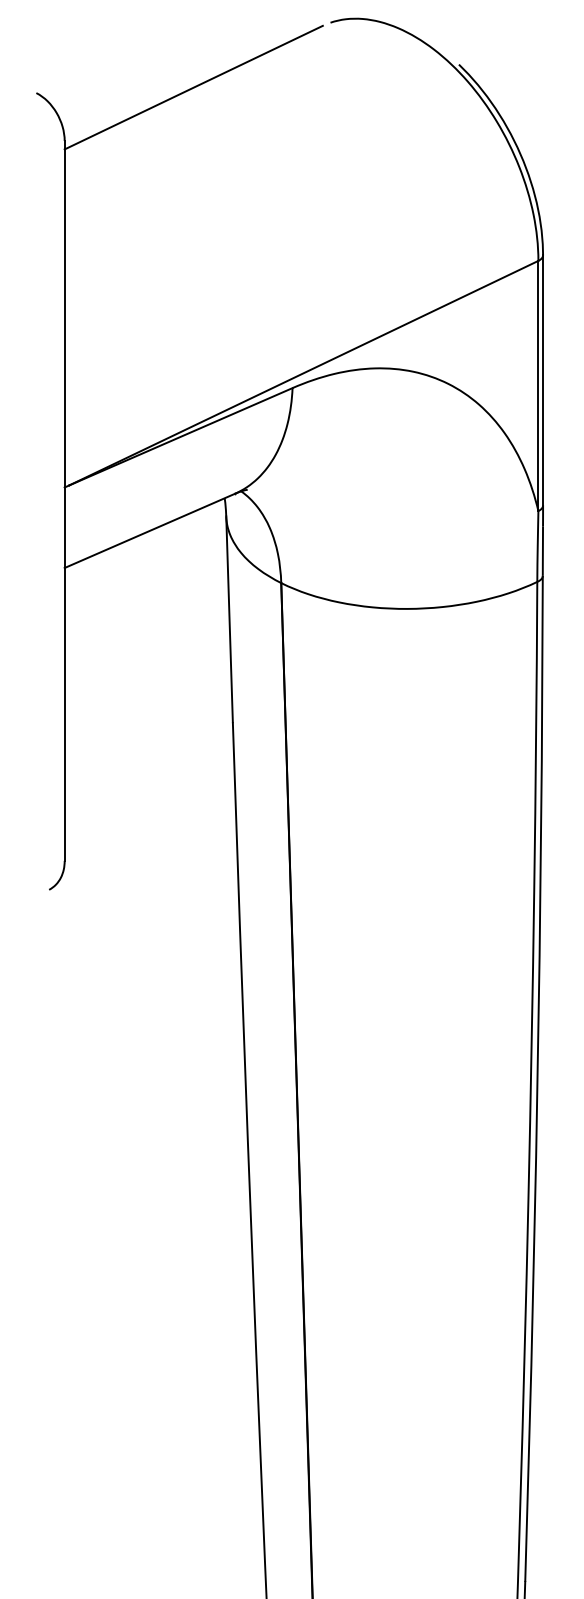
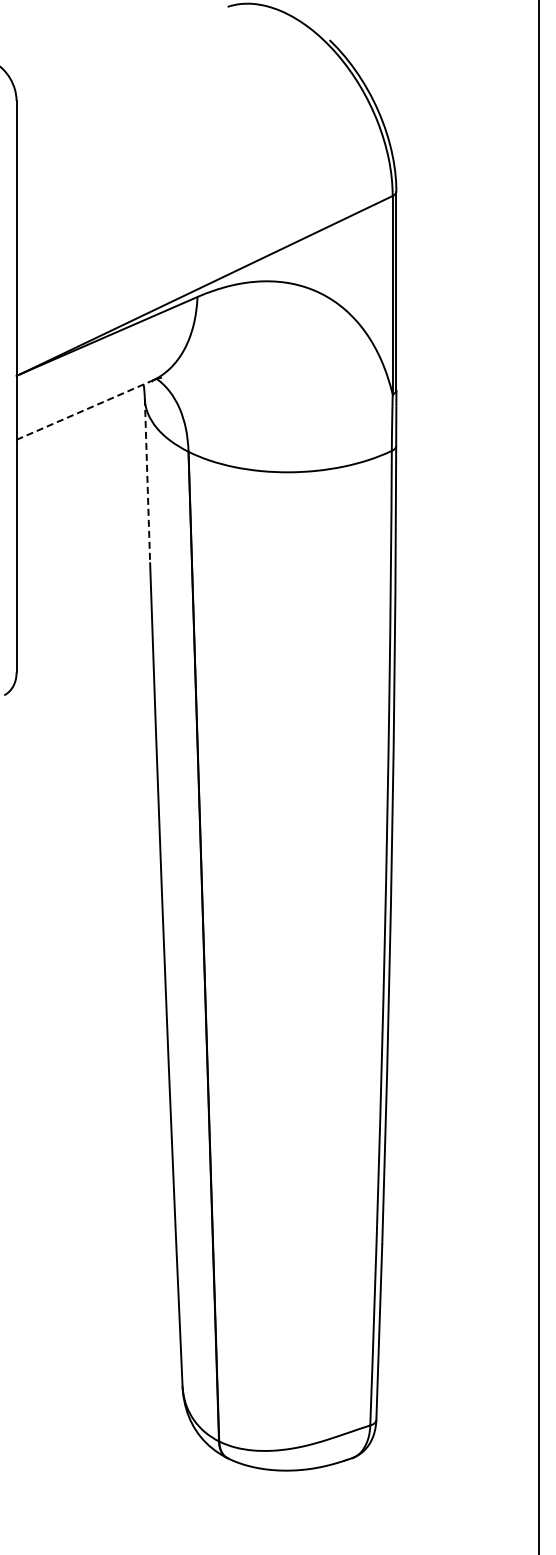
line: (193, 87) -> (118, 58), removed
line: (150, 531) -> (84, 410), solid -> dashed
line: (229, 619) -> (147, 480), solid -> dashed

